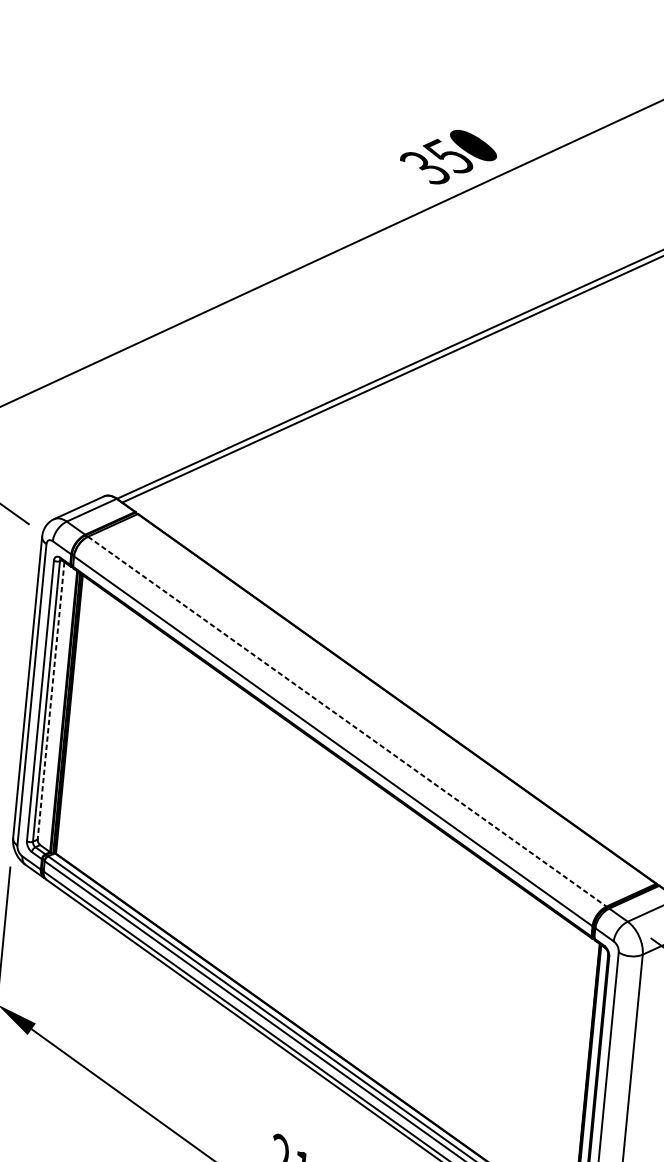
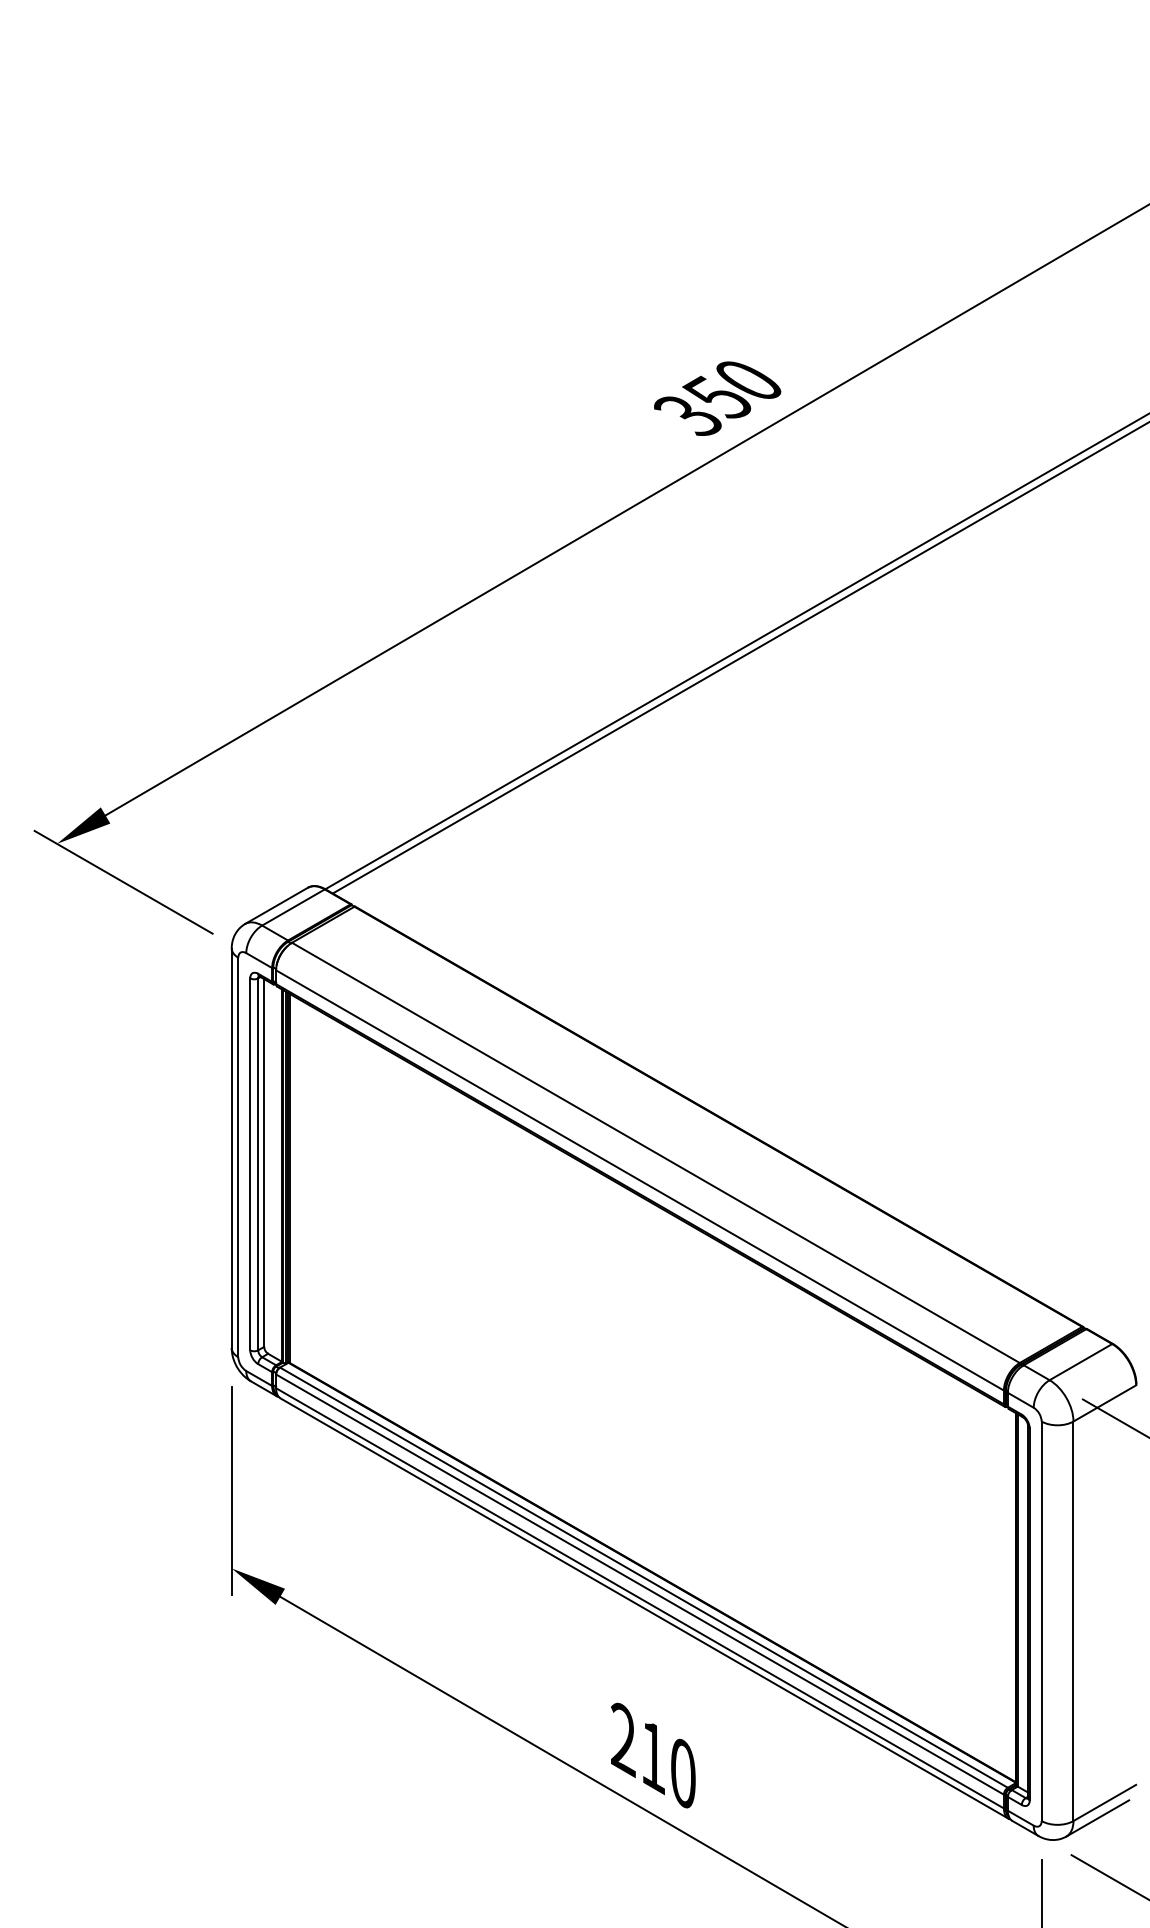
line: (51, 701) -> (264, 1163), dashed -> solid
line: (347, 722) -> (656, 1153), dashed -> solid

